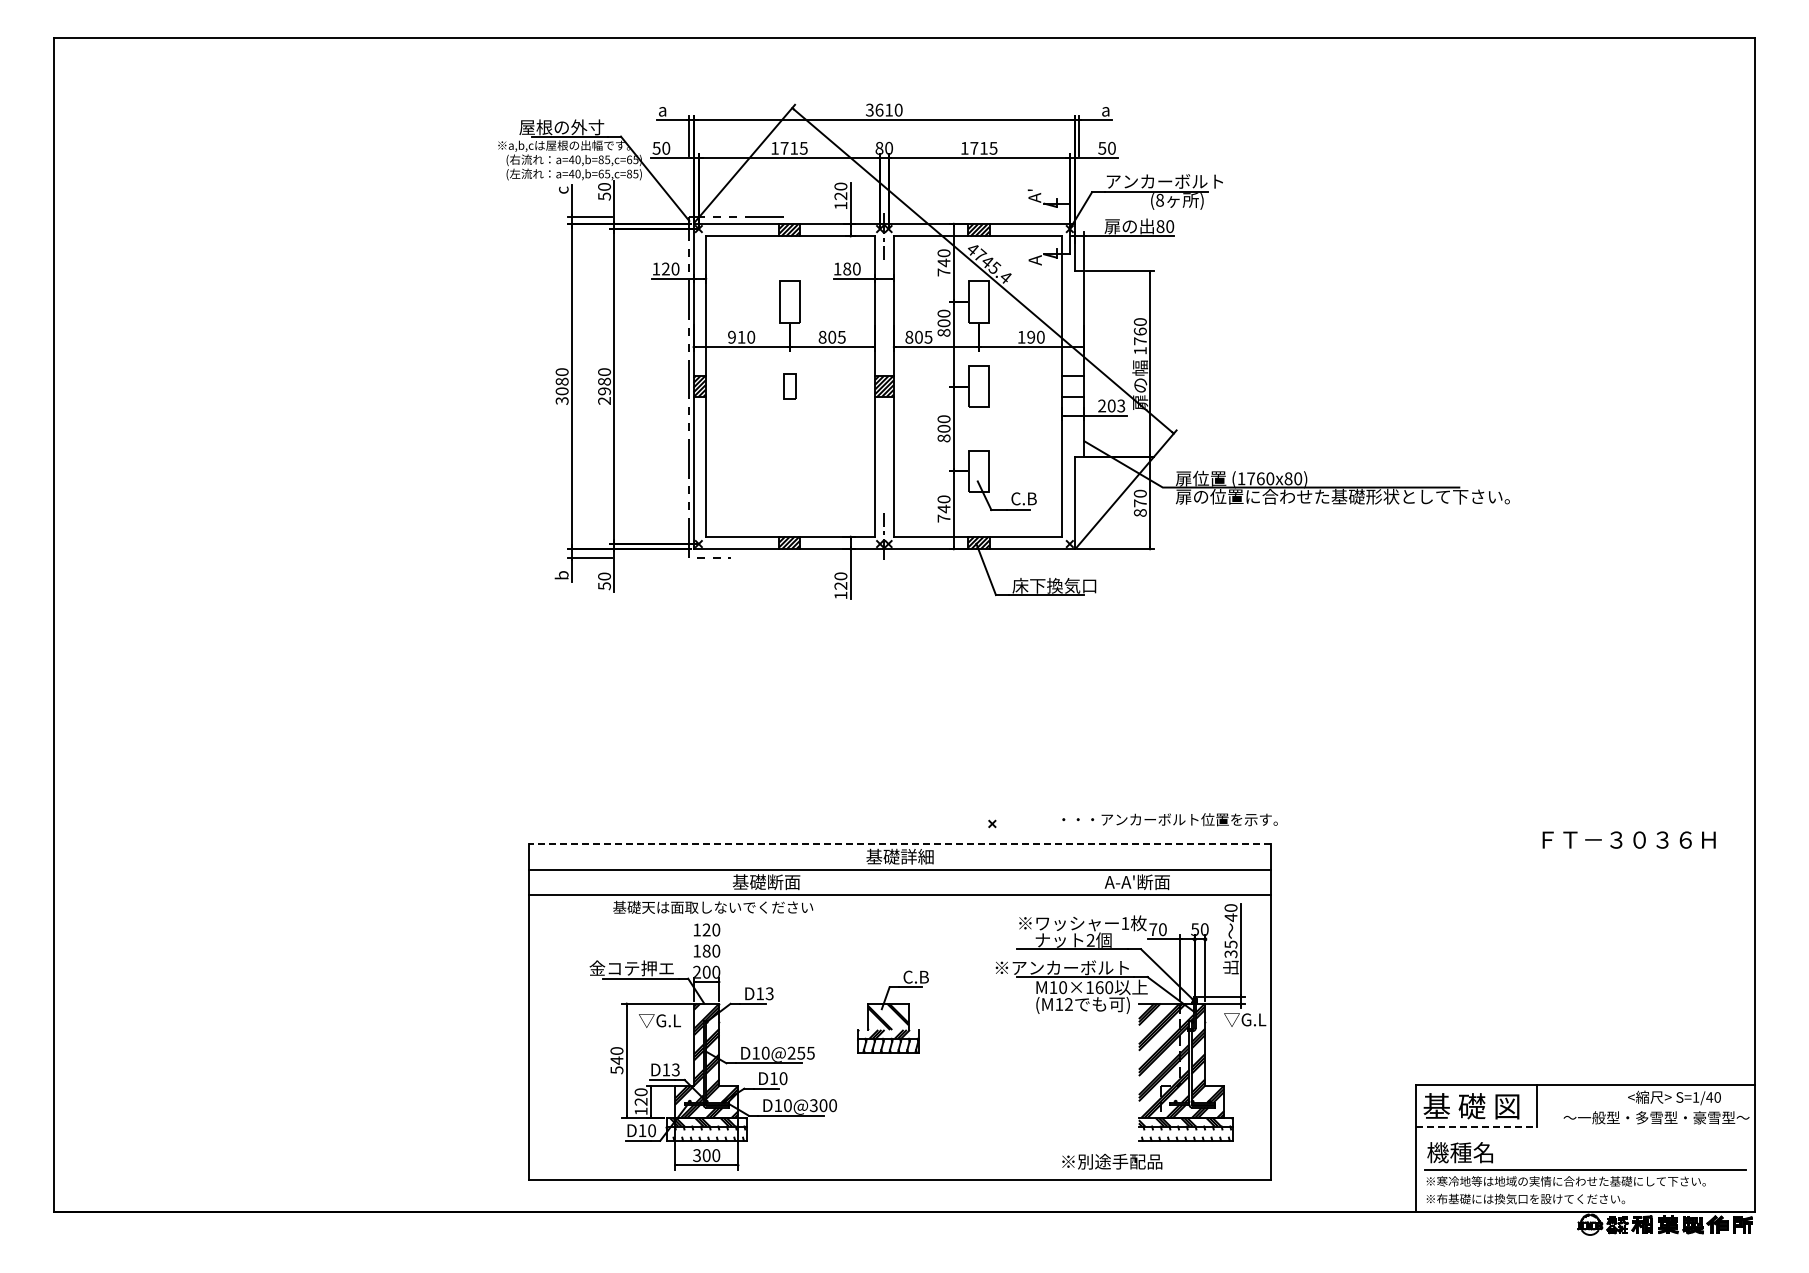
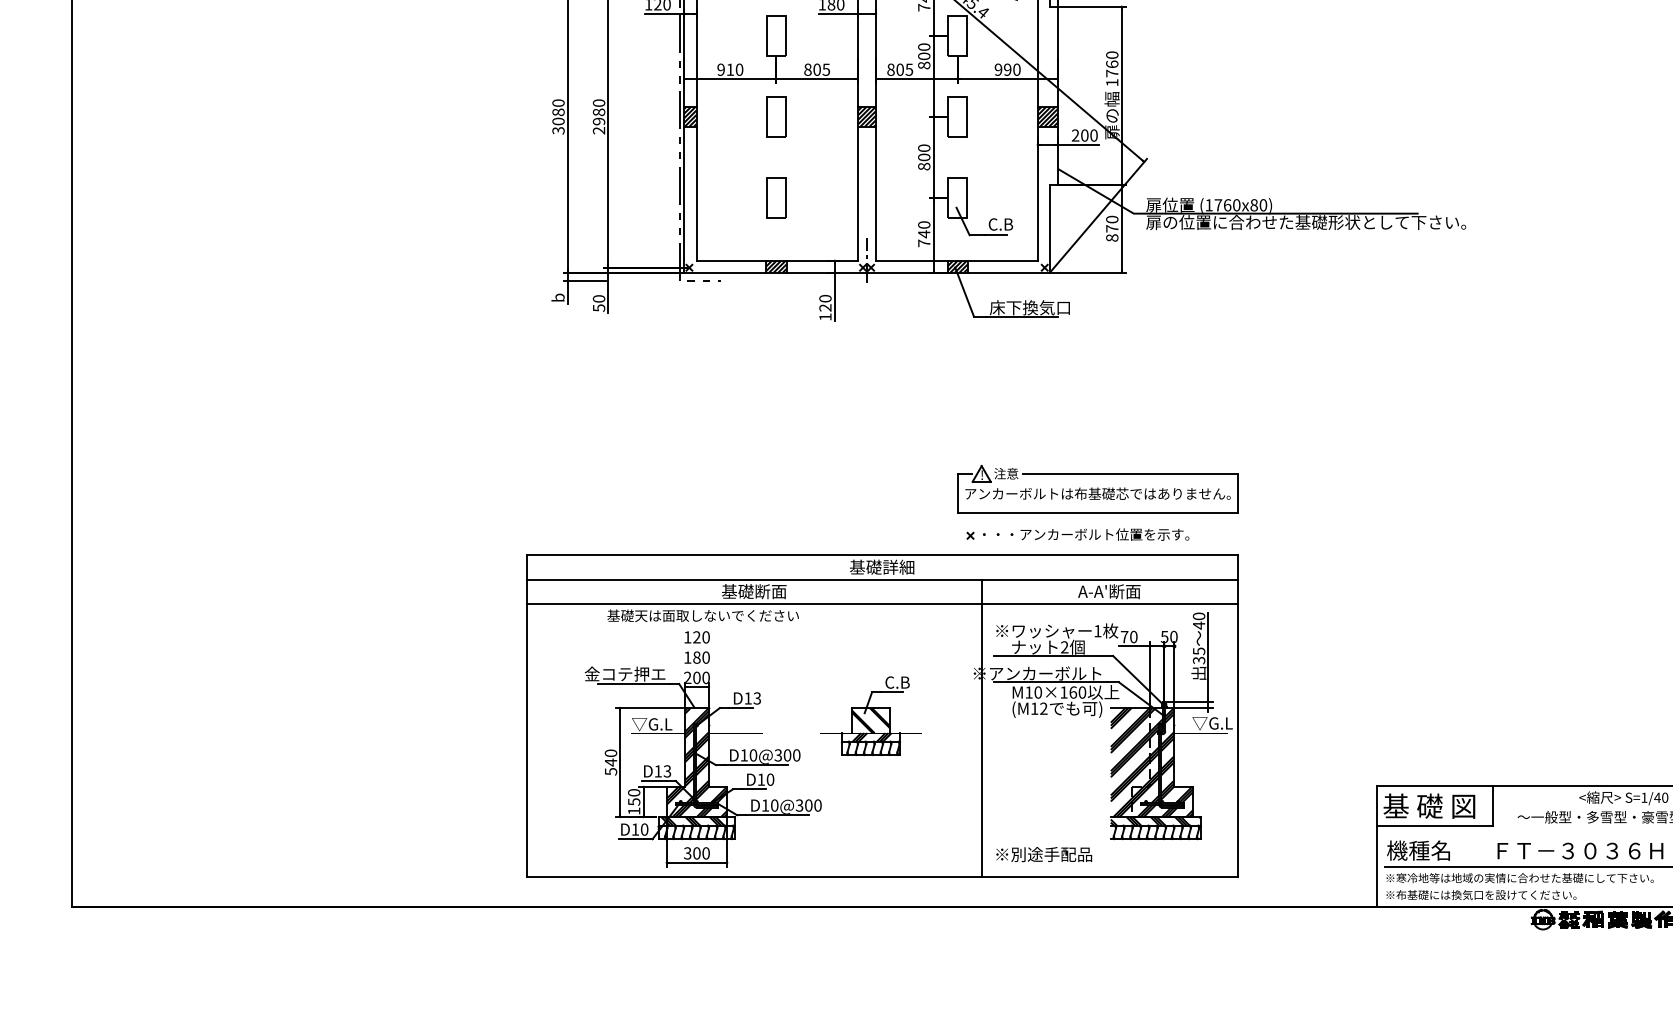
text: (1021, 336) -> (998, 68), 190 -> 990
part: (789, 386) -> (776, 116), size x1.67
hatch: (1072, 386) -> (1047, 116), added
text: (1121, 405) -> (1094, 135), 203 -> 200
part: (789, 471) -> (776, 198), added
part: (1124, 775) -> (1097, 489), added
text: (1169, 819) -> (1085, 534), moved
text: (1628, 839) -> (1579, 850), moved
line: (899, 844) -> (881, 555), dashed -> solid
line: (1004, 1024) -> (982, 727), added
text: (800, 1052) -> (786, 754), D10@255 -> D10@300
text: (640, 1101) -> (633, 801), 120 -> 150
line: (1477, 1127) -> (1435, 826), dashed -> solid
hatch: (706, 1133) -> (696, 832), added
hatch: (1186, 1133) -> (1156, 832), added
text: (1112, 1161) -> (1044, 854), moved

